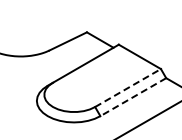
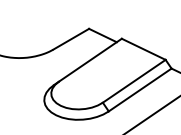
line: (128, 88) -> (134, 81), dashed -> solid
line: (133, 97) -> (140, 90), dashed -> solid

